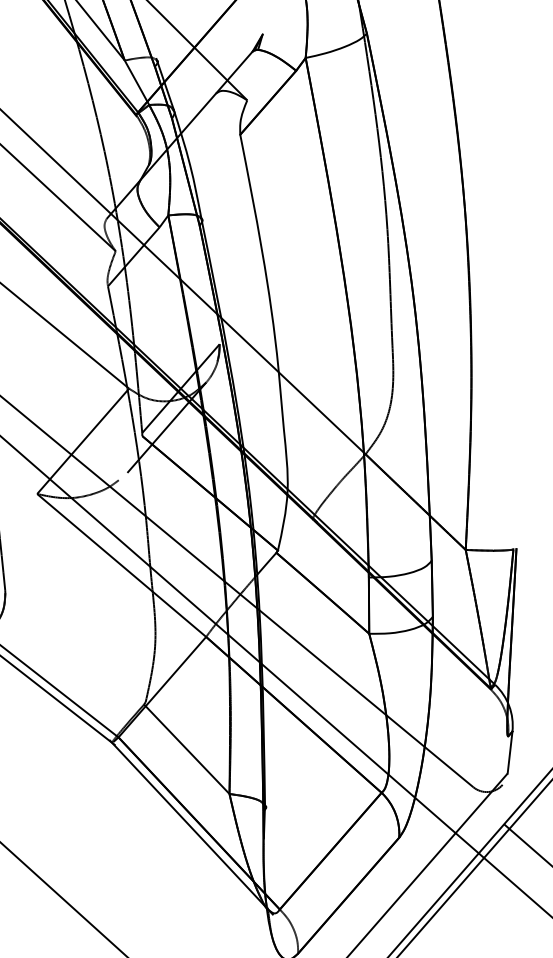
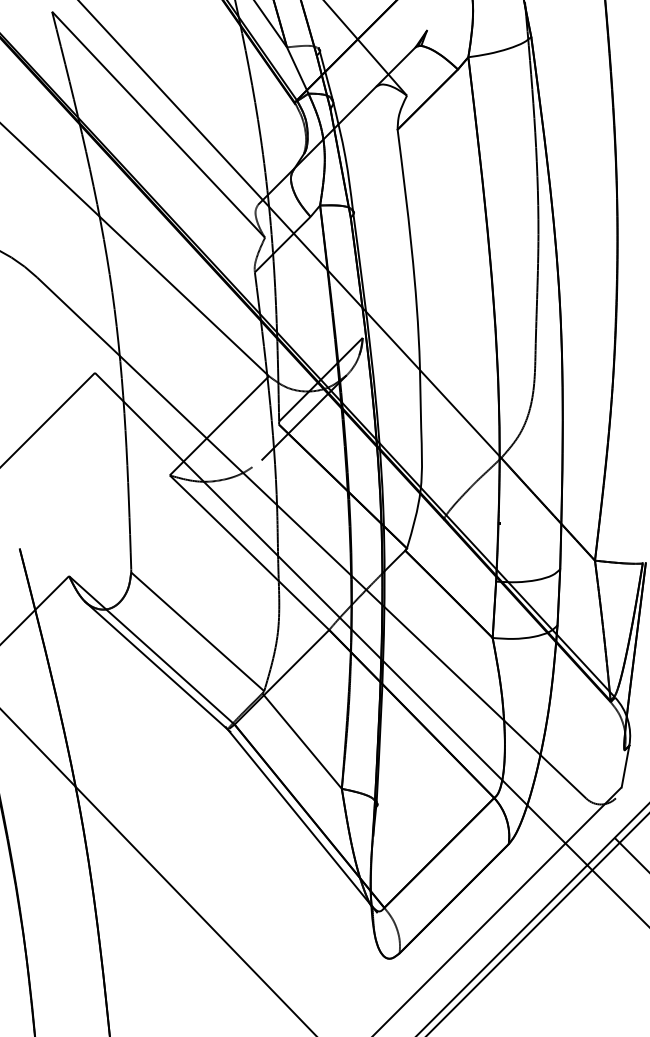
line: (75, 647) -> (197, 631), added

